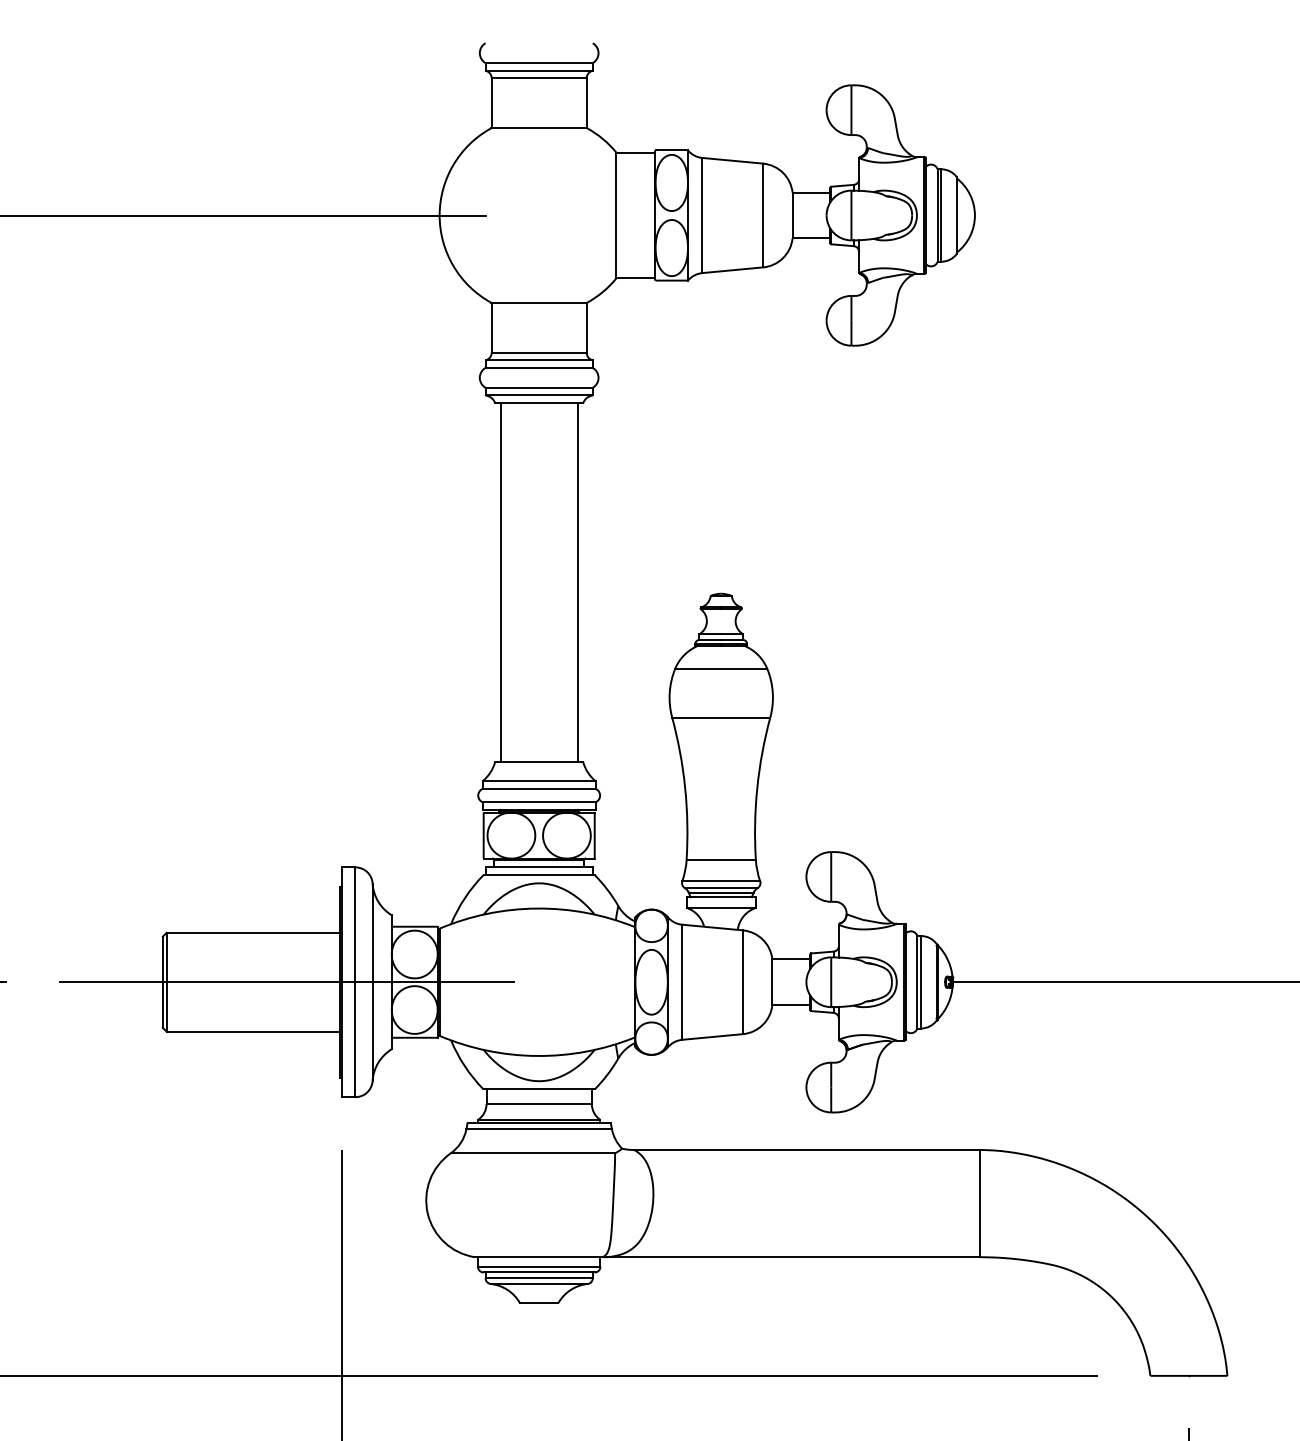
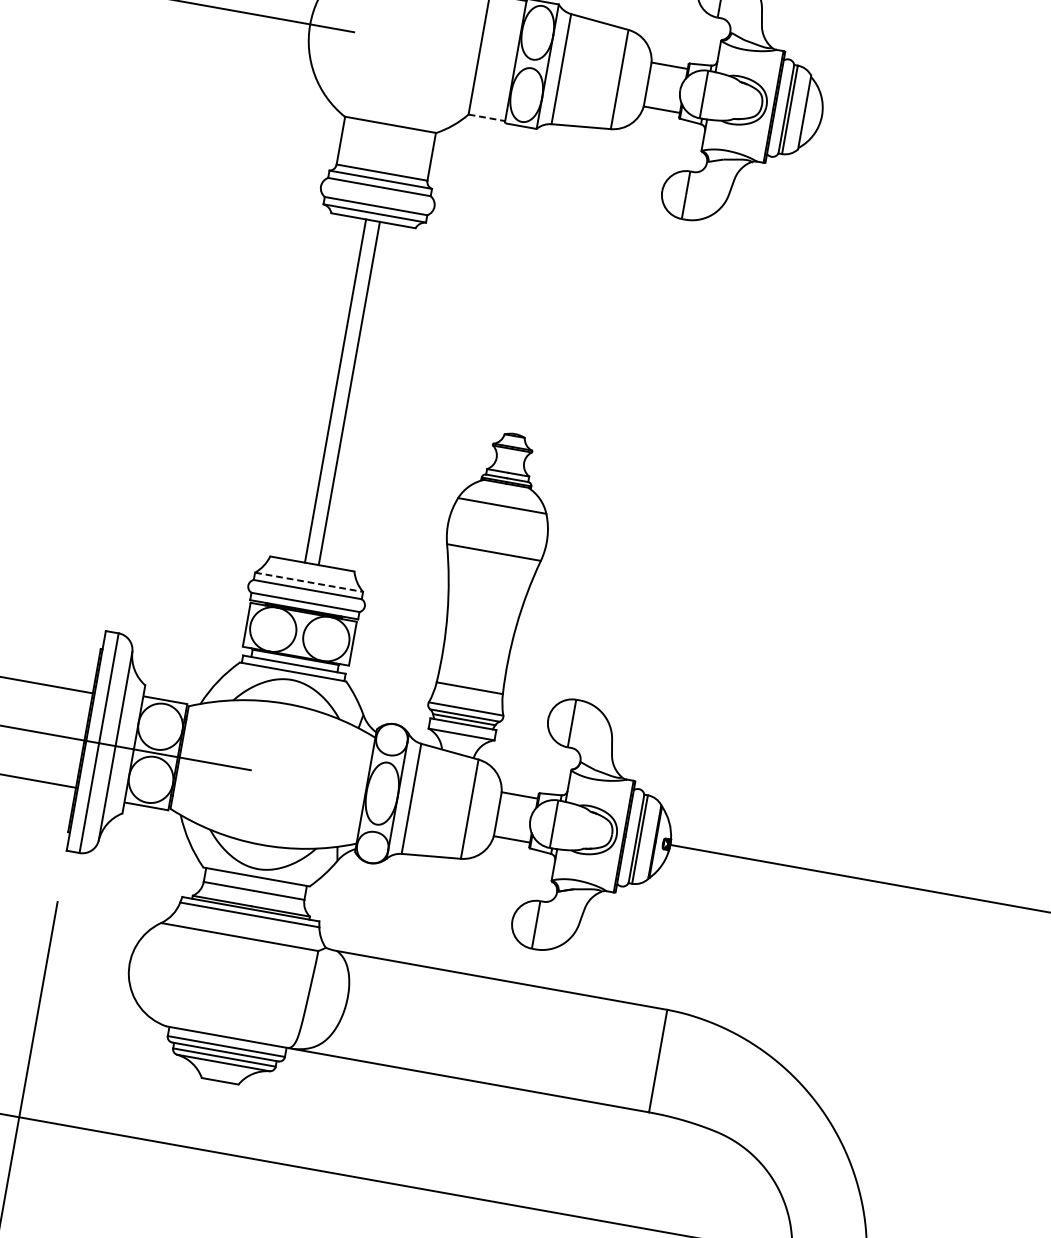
line: (636, 278) -> (487, 118), solid -> dashed
line: (500, 582) -> (348, 393), moved
line: (577, 582) -> (335, 390), moved
line: (539, 781) -> (309, 582), solid -> dashed

